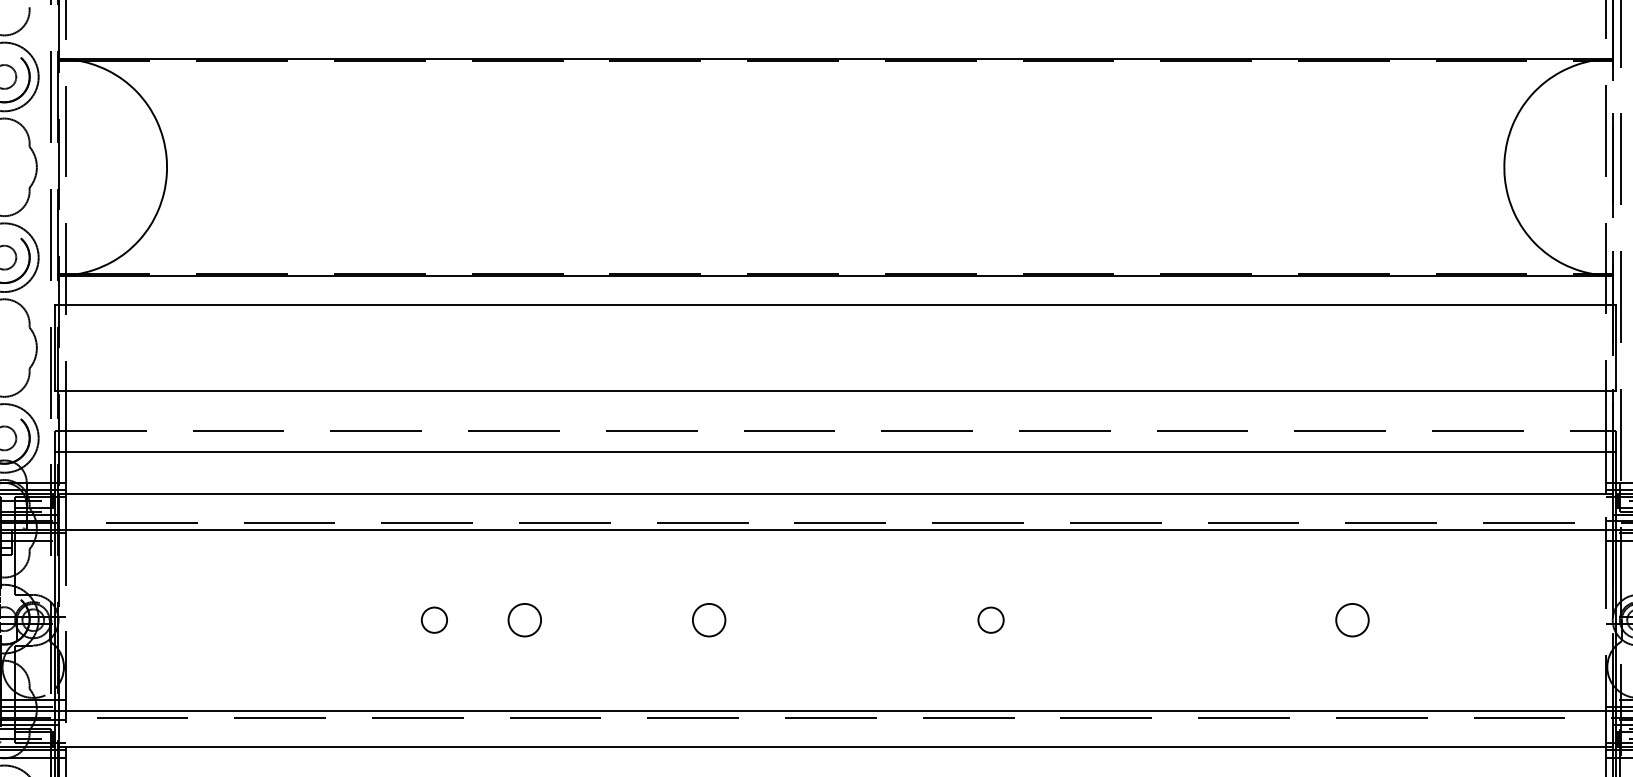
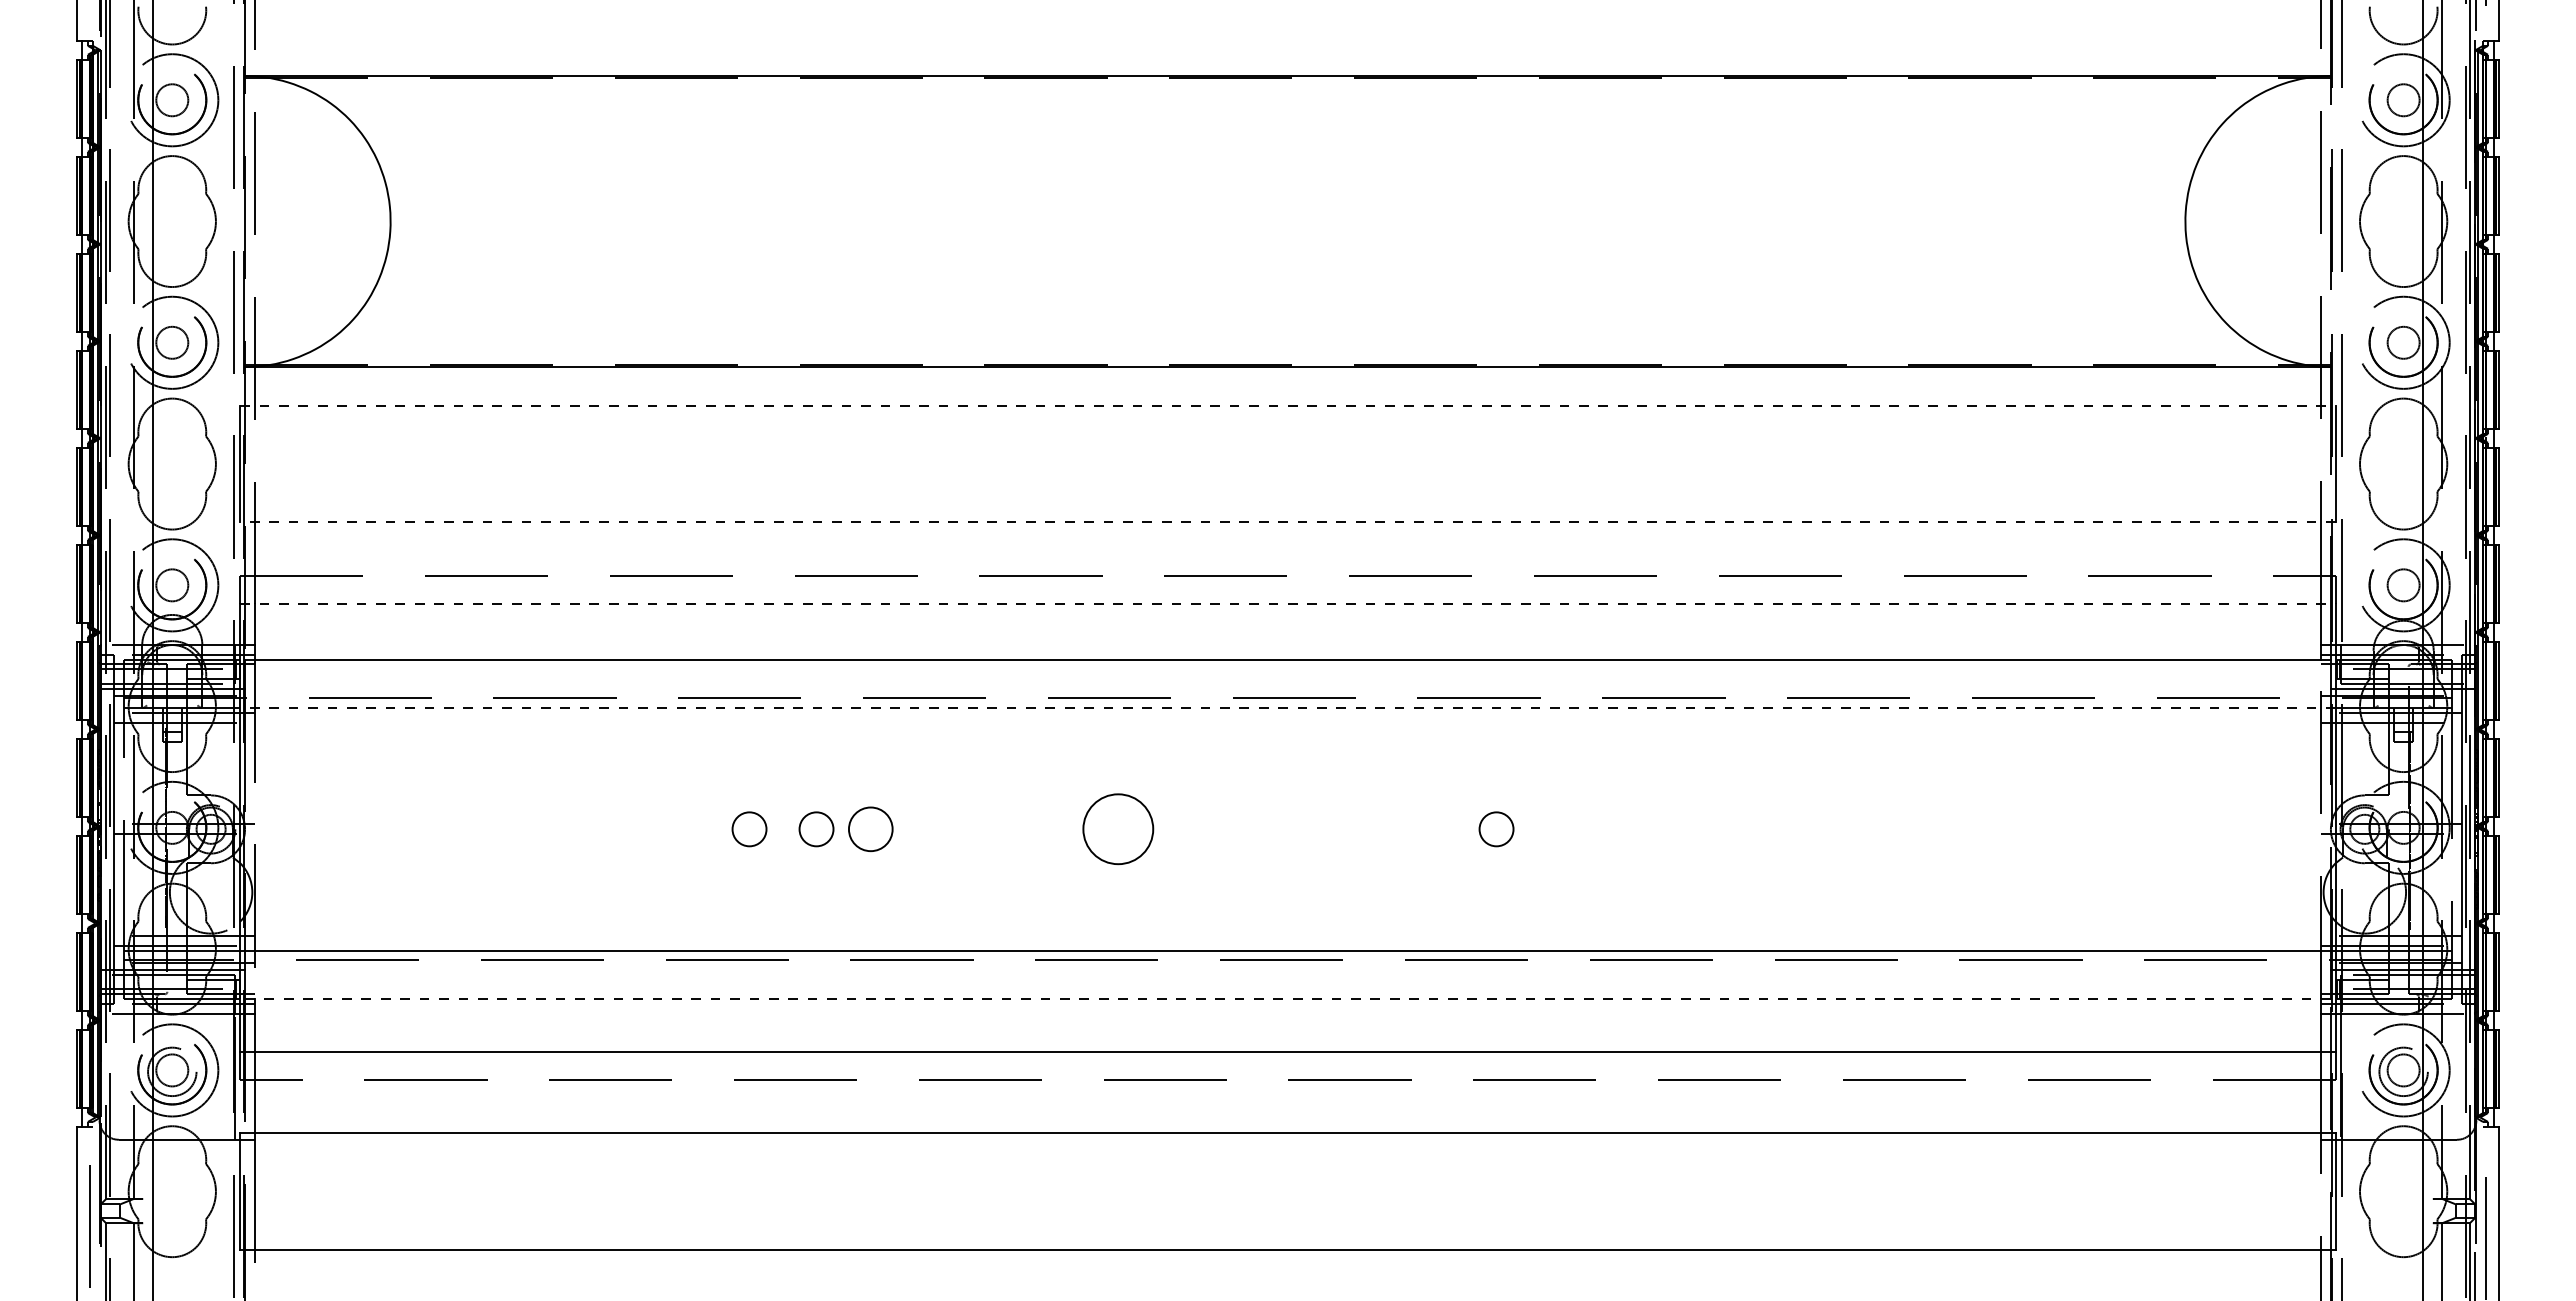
line: (835, 304) -> (1287, 405), solid -> dashed
line: (835, 391) -> (1287, 522), solid -> dashed
line: (835, 451) -> (1287, 603), solid -> dashed
line: (835, 530) -> (1287, 708), solid -> dashed
circle: (484, 620) -> (816, 829), added
circle: (708, 620) -> (1117, 829), size x1.6
circle: (1352, 620) -> (1981, 829), removed
line: (835, 746) -> (1287, 999), solid -> dashed

